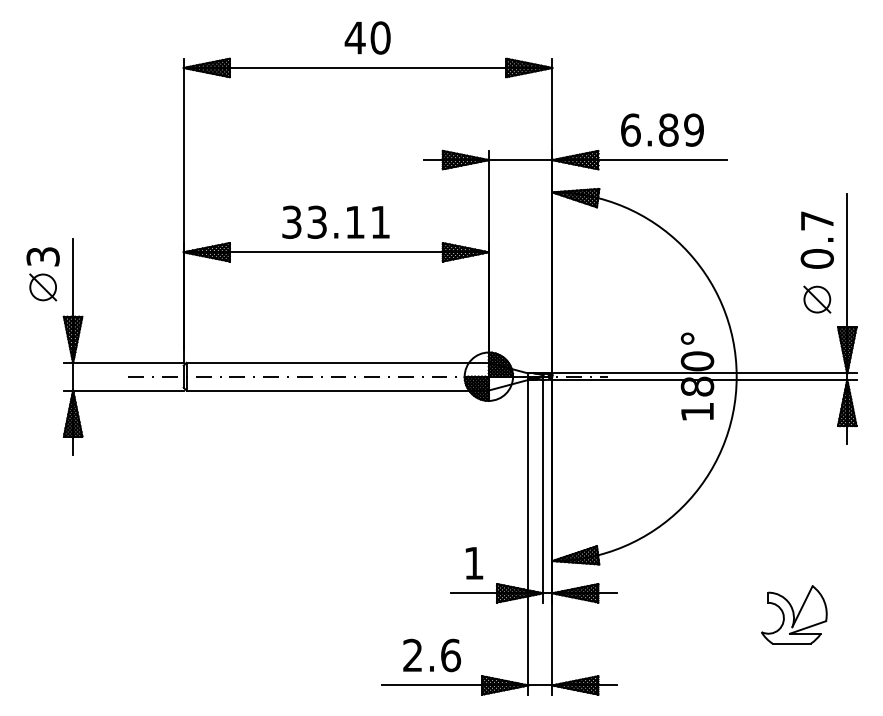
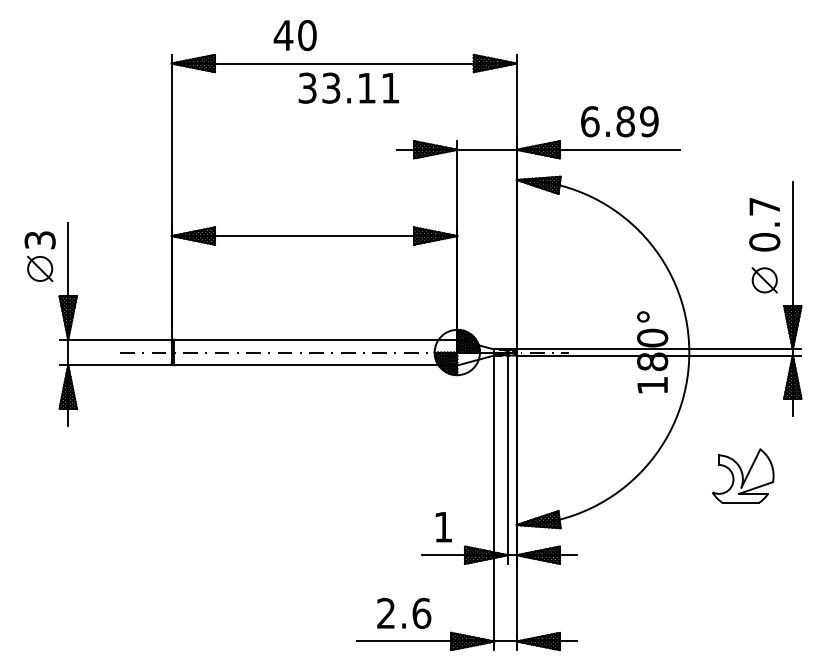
text: (367, 37) -> (295, 35), moved
text: (335, 221) -> (348, 87), moved
part: (794, 614) -> (743, 475), moved

